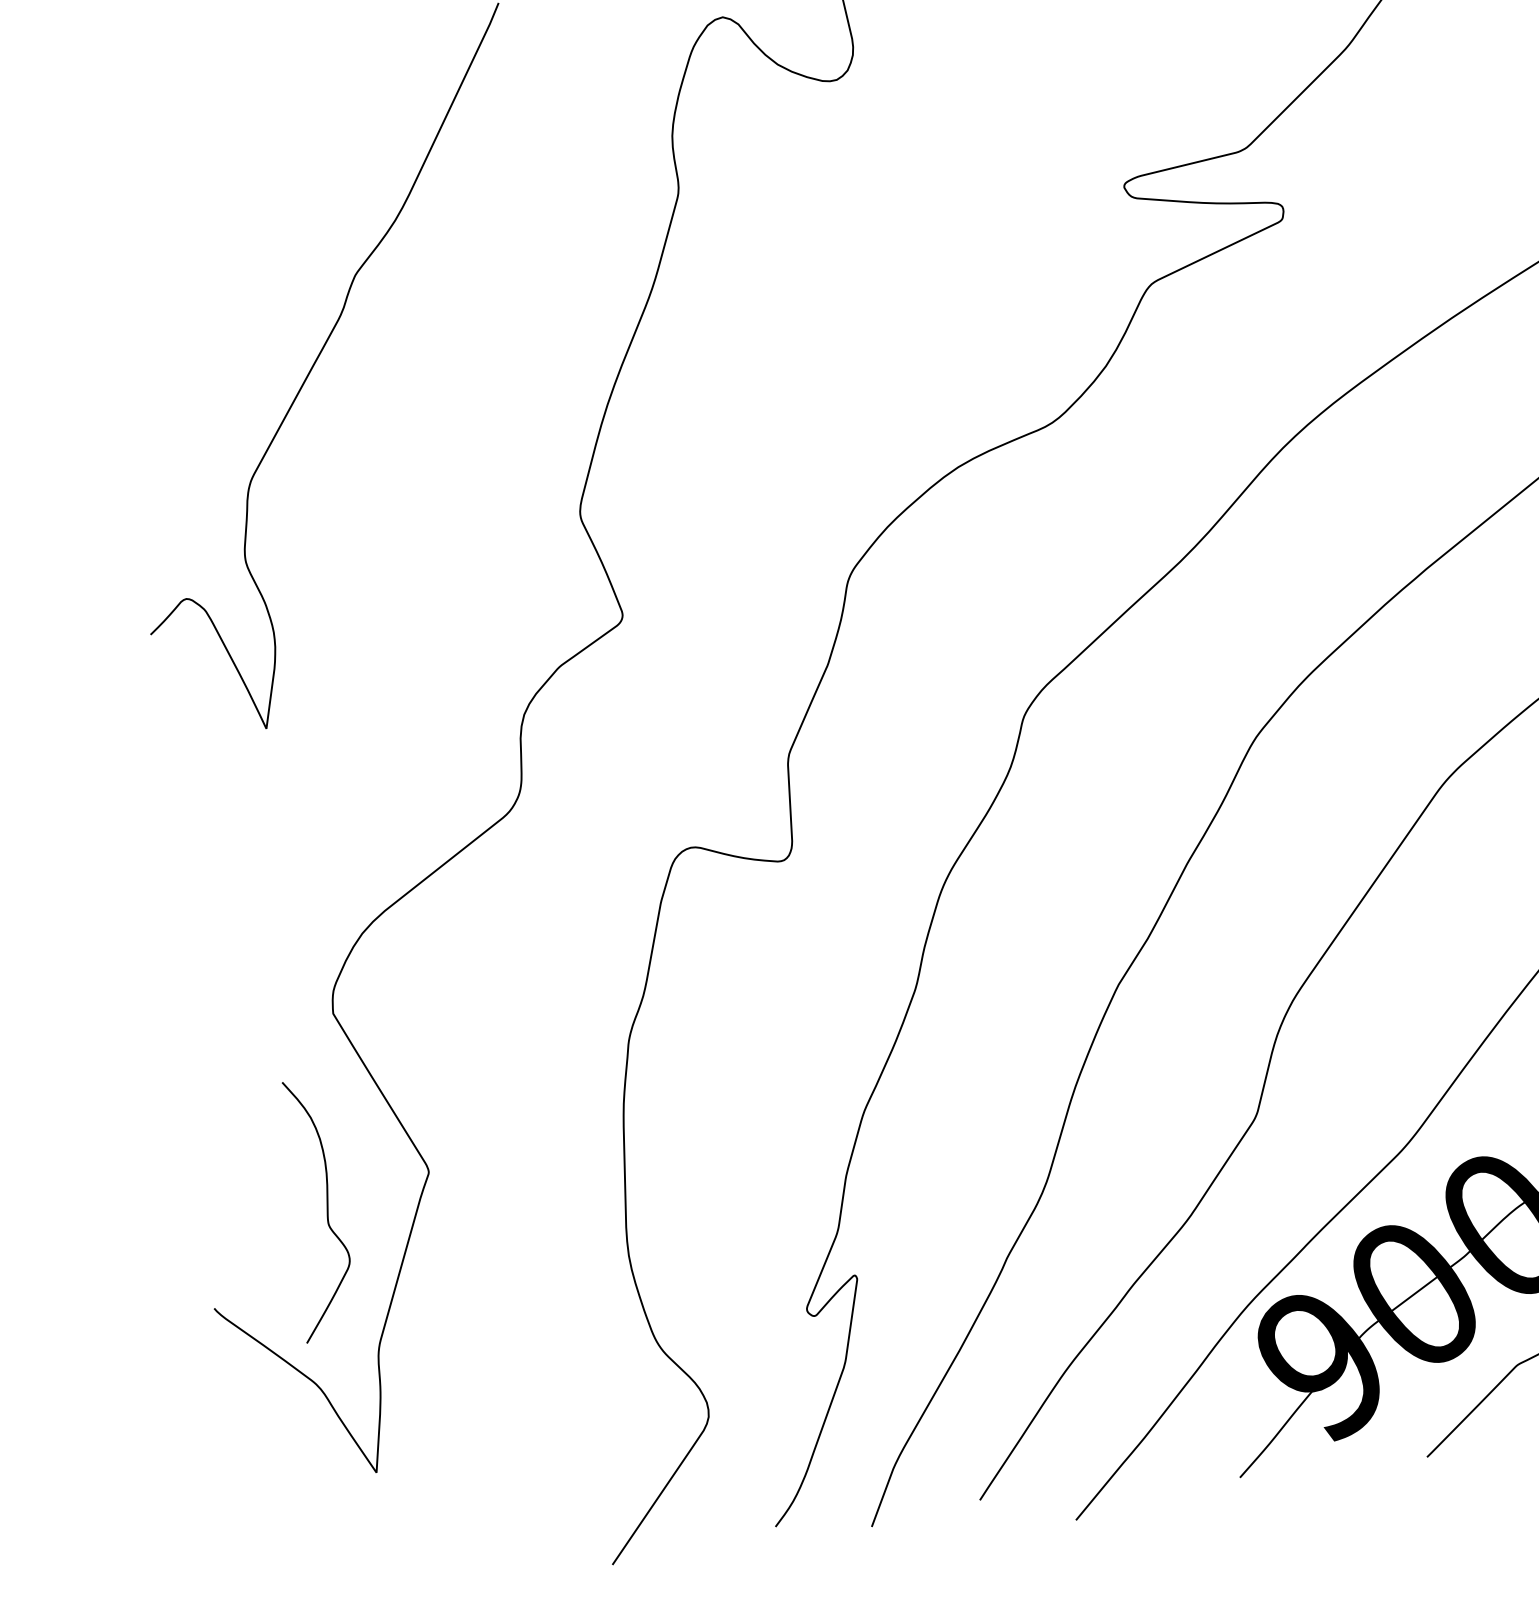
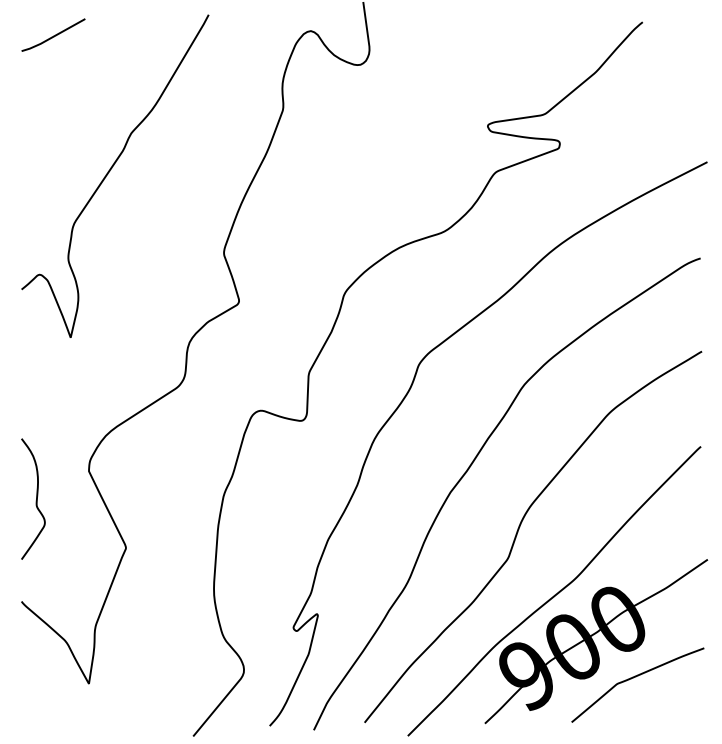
line: (167, 79) -> (53, 35), added
curve: (324, 1212) -> (35, 500), moved

